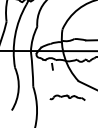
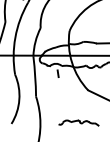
part: (67, 97) -> (78, 122), moved

